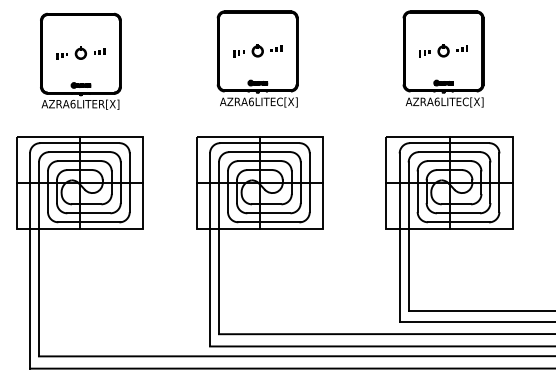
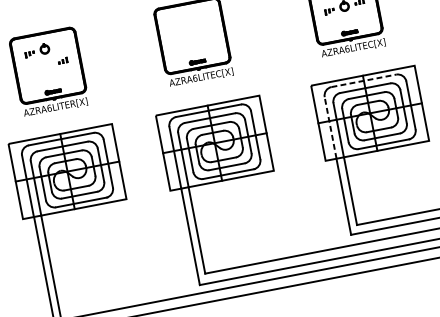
part: (257, 50) -> (192, 35), removed
part: (71, 52) -> (36, 49), moved
line: (449, 143) -> (363, 81), solid -> dashed
line: (399, 191) -> (330, 128), solid -> dashed

